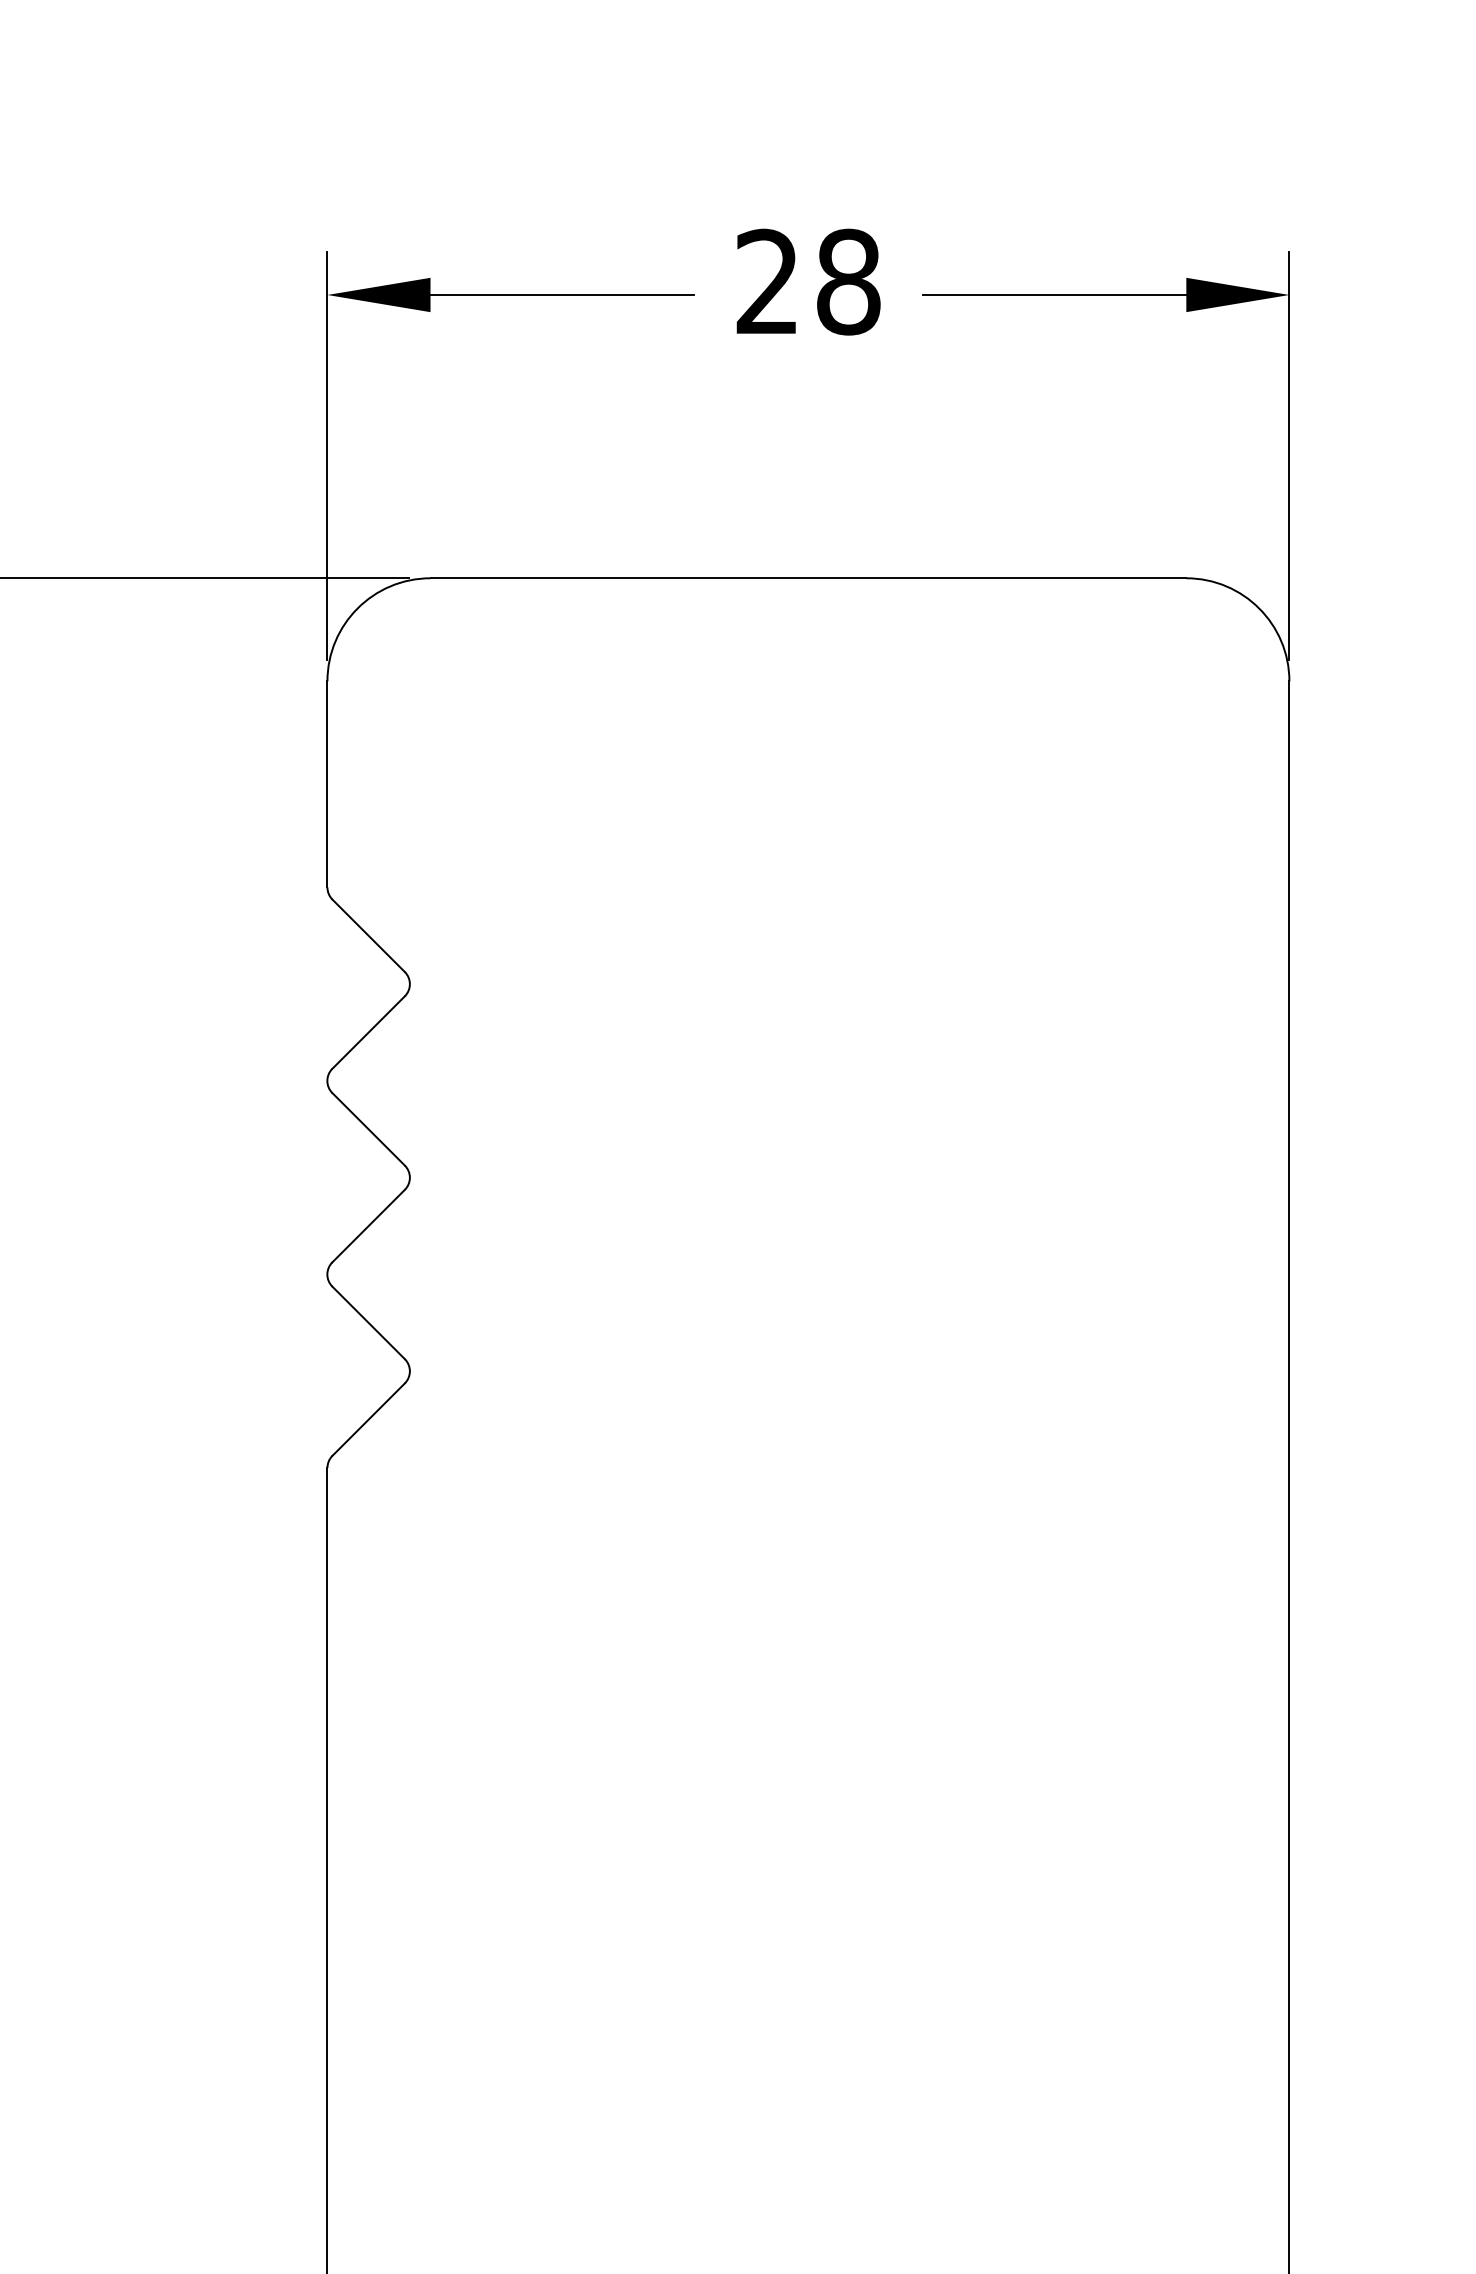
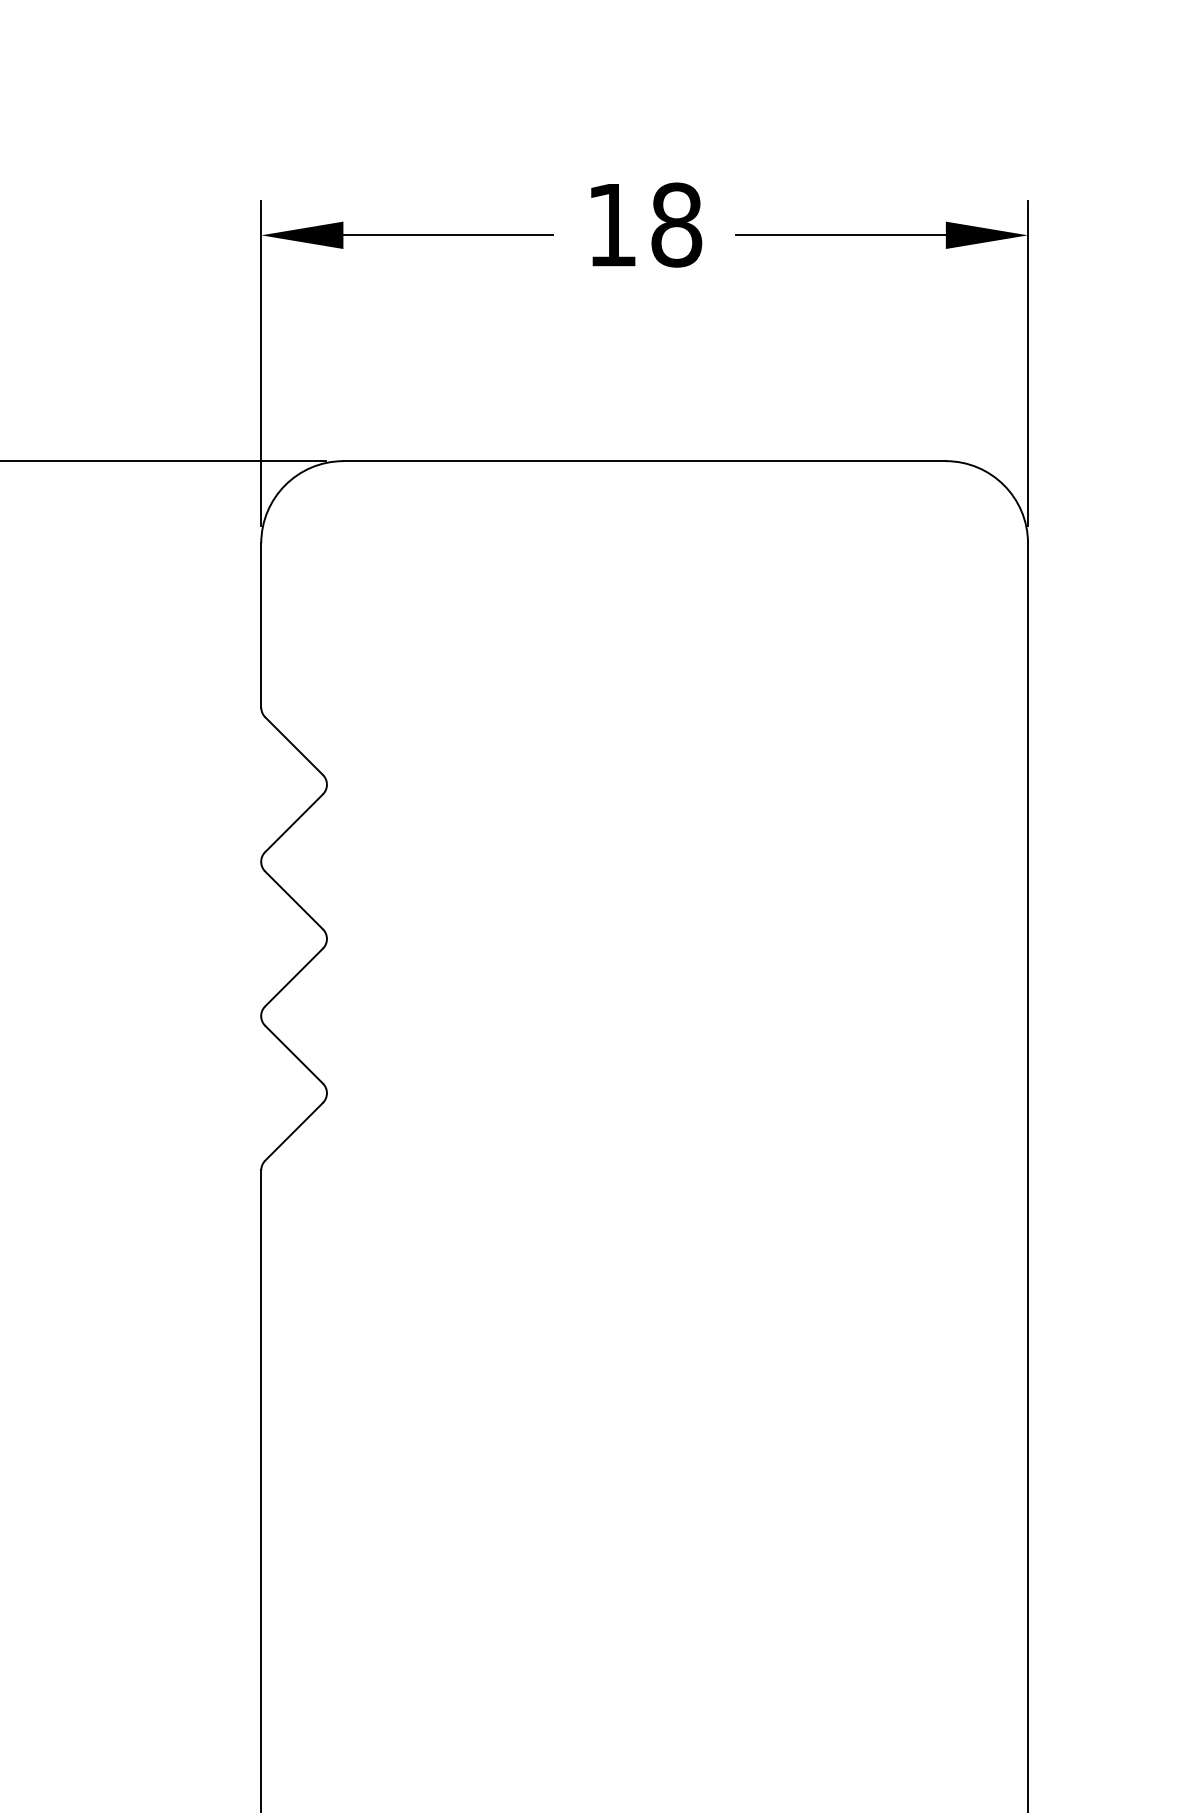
text: (766, 280) -> (611, 223), 28 -> 18

